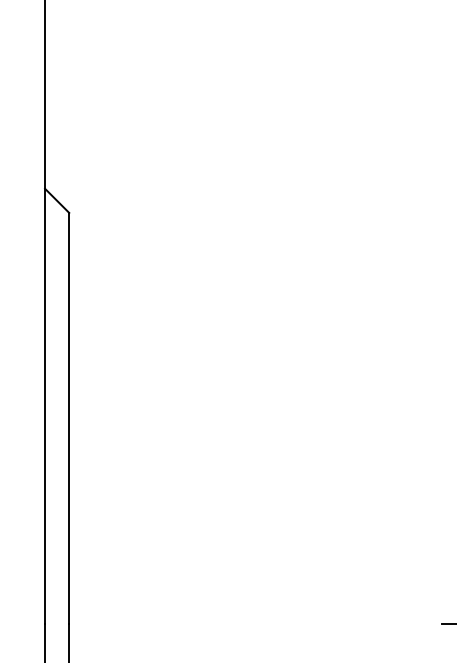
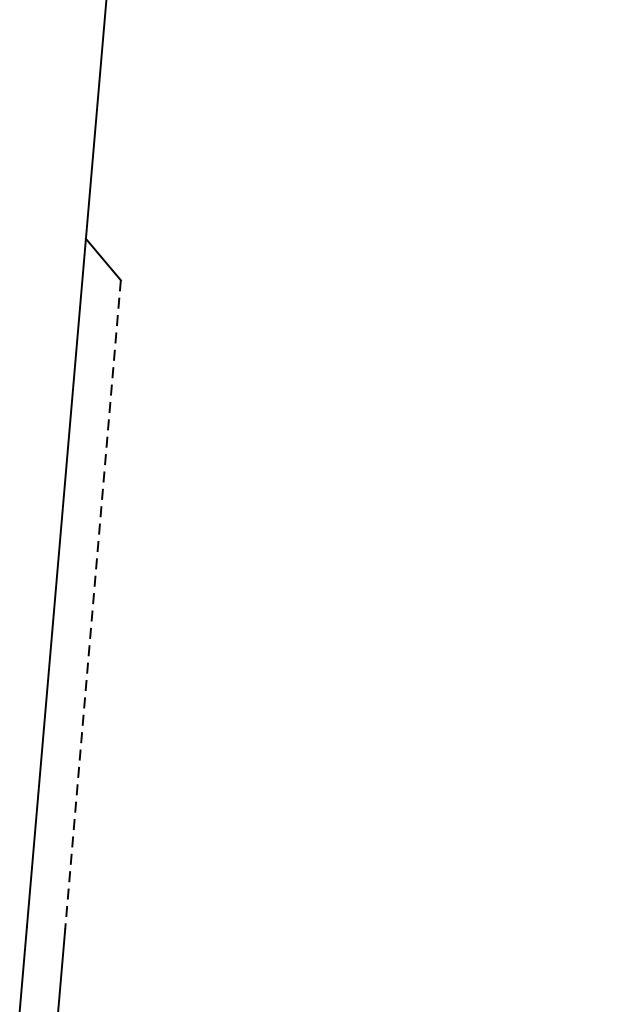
line: (69, 418) -> (93, 605), solid -> dashed

